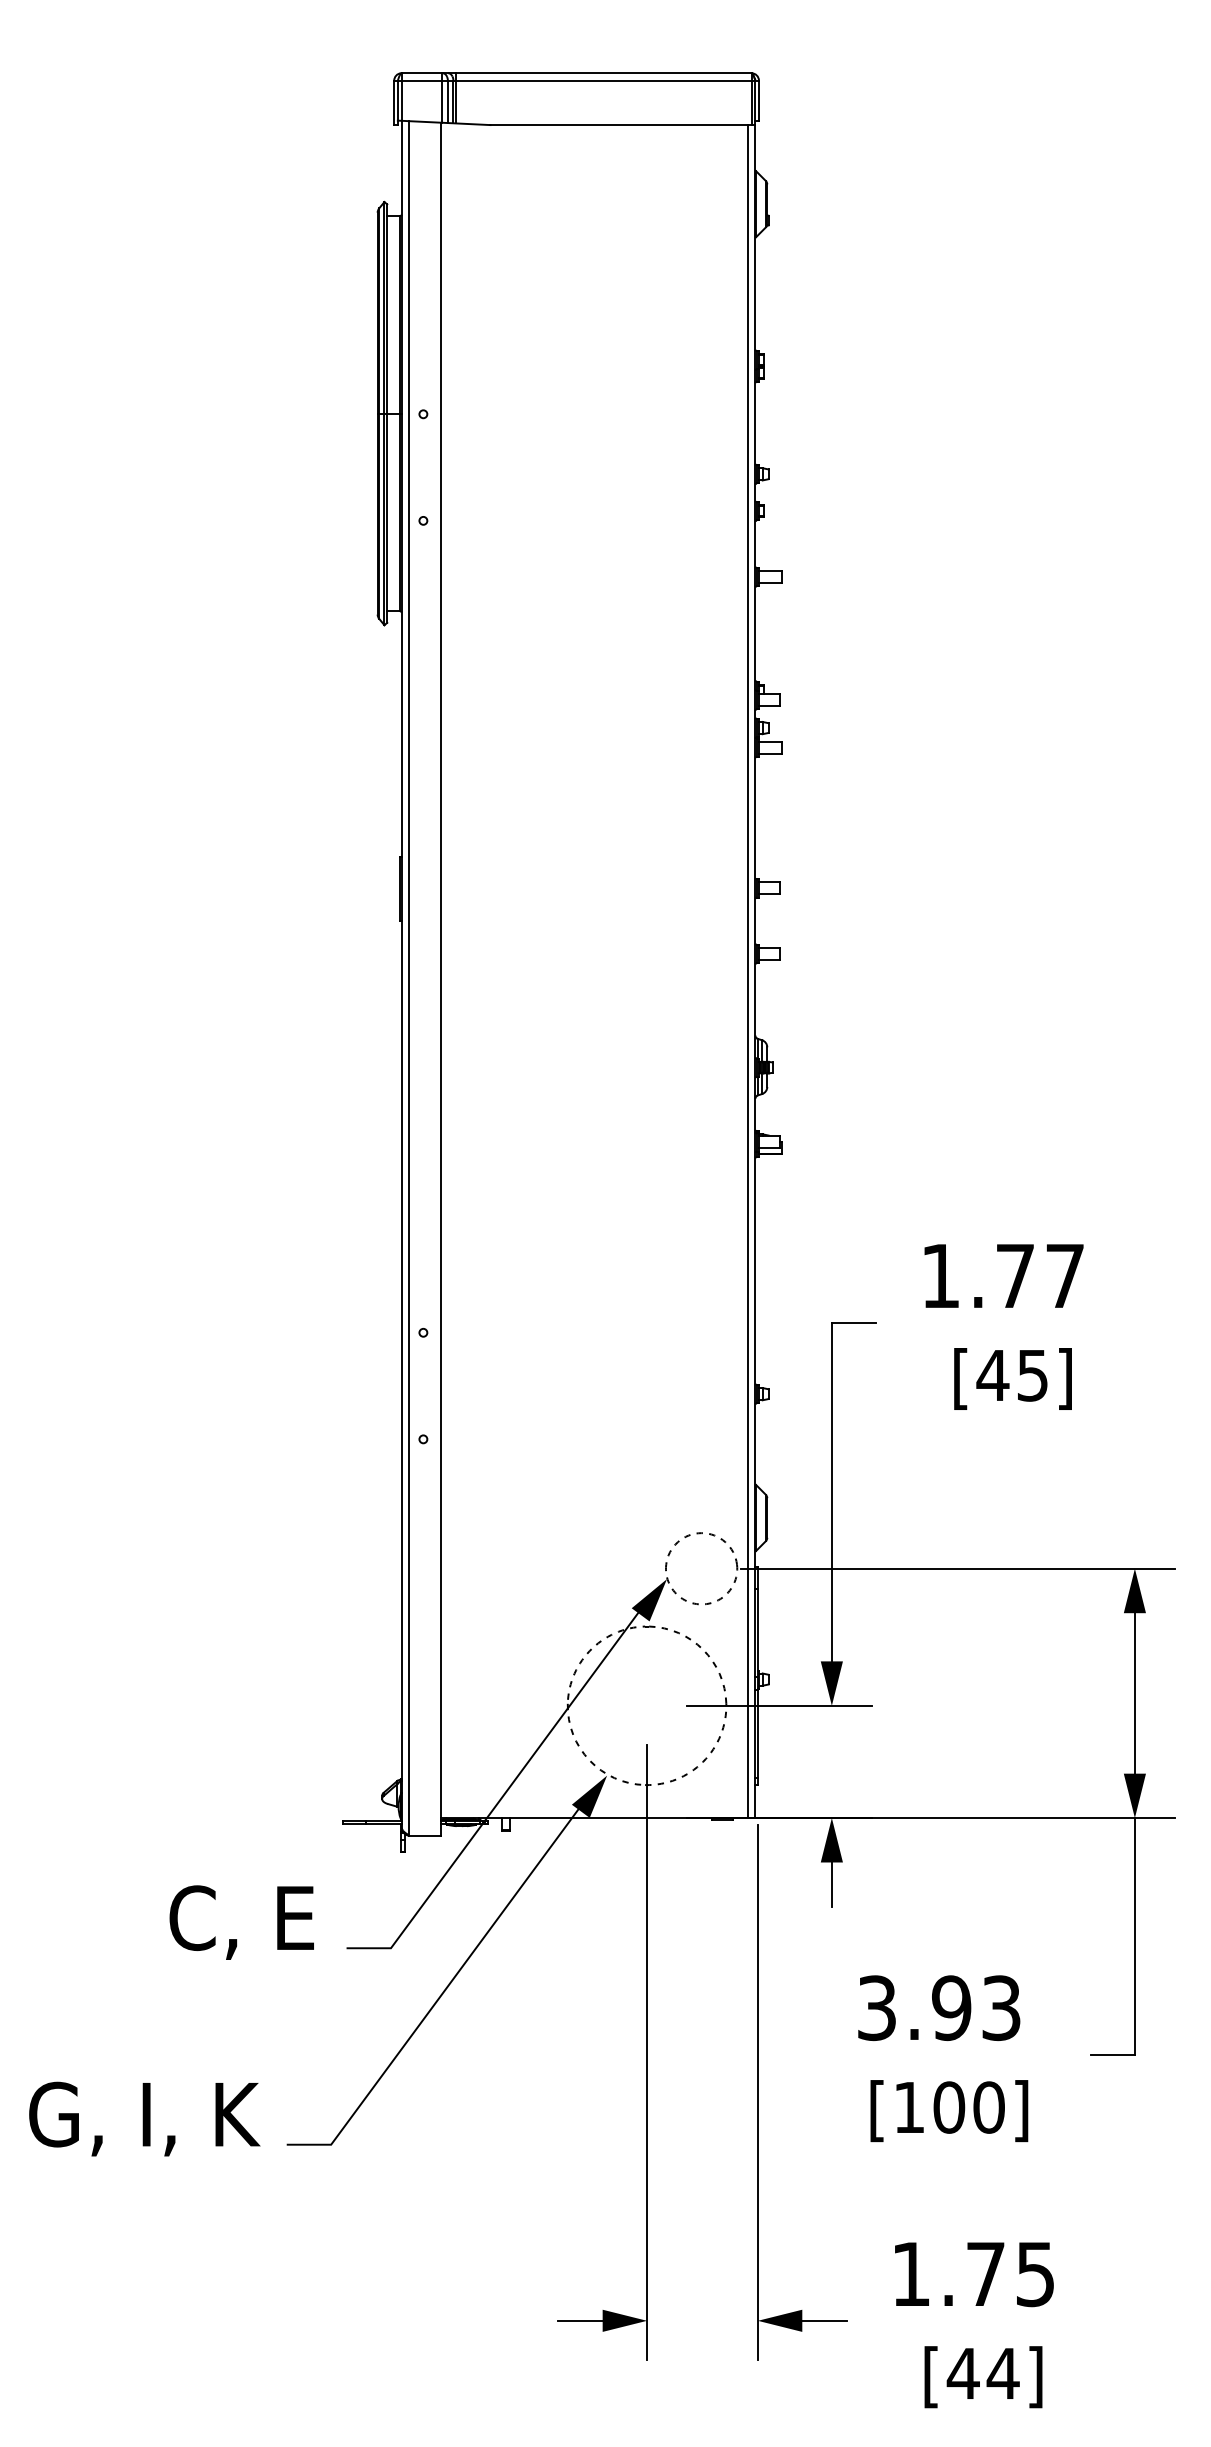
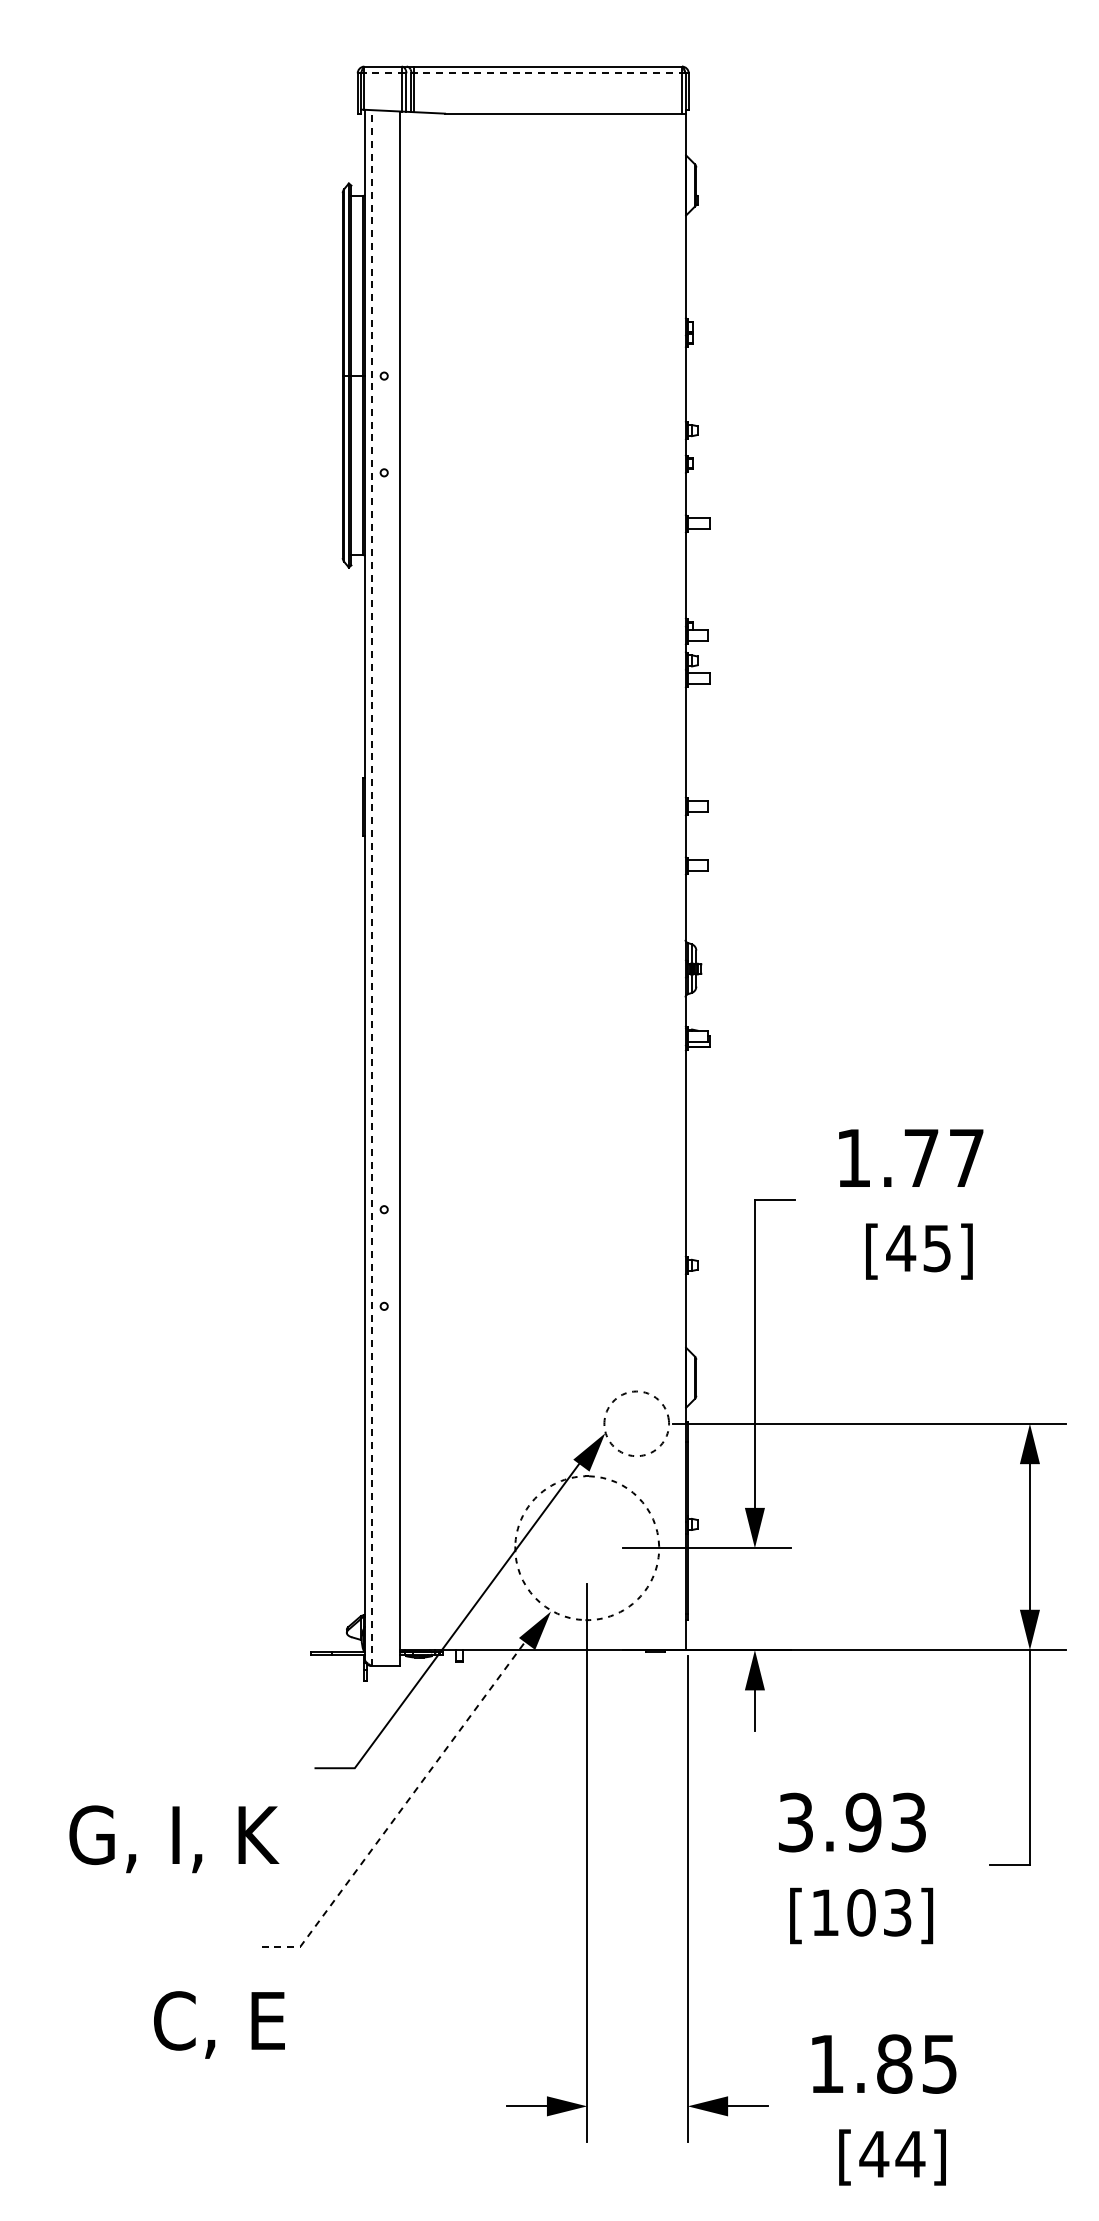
line: (575, 80) -> (522, 73), solid -> dashed
line: (747, 971) -> (678, 881), removed
line: (409, 978) -> (371, 888), solid -> dashed
text: (241, 1922) -> (219, 2024), moved
line: (444, 1990) -> (403, 1806), solid -> dashed
text: (988, 2107) -> (897, 1912), [100] -> [103]
text: (144, 2119) -> (174, 1839), moved
text: (985, 2273) -> (894, 2063), 1.75 -> 1.85

